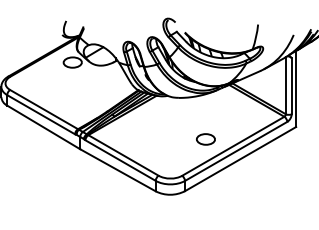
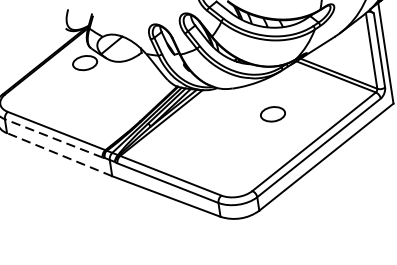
line: (40, 114) -> (52, 138), solid -> dashed
line: (43, 127) -> (59, 154), solid -> dashed
part: (205, 139) -> (272, 114), moved

